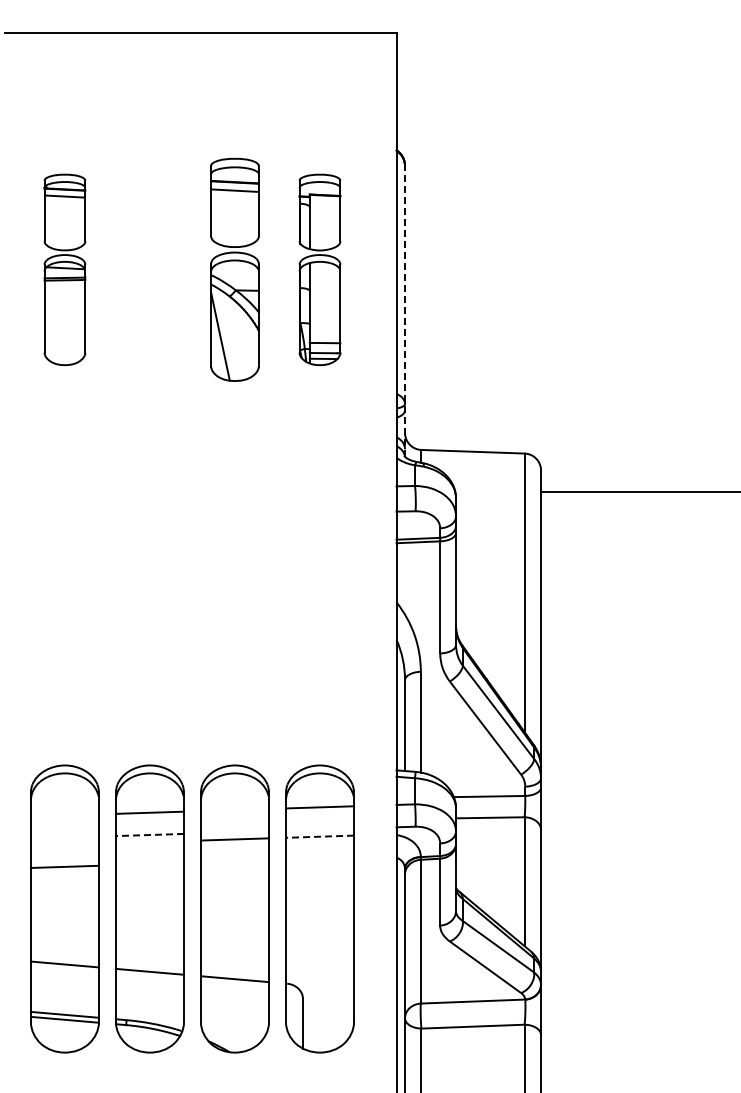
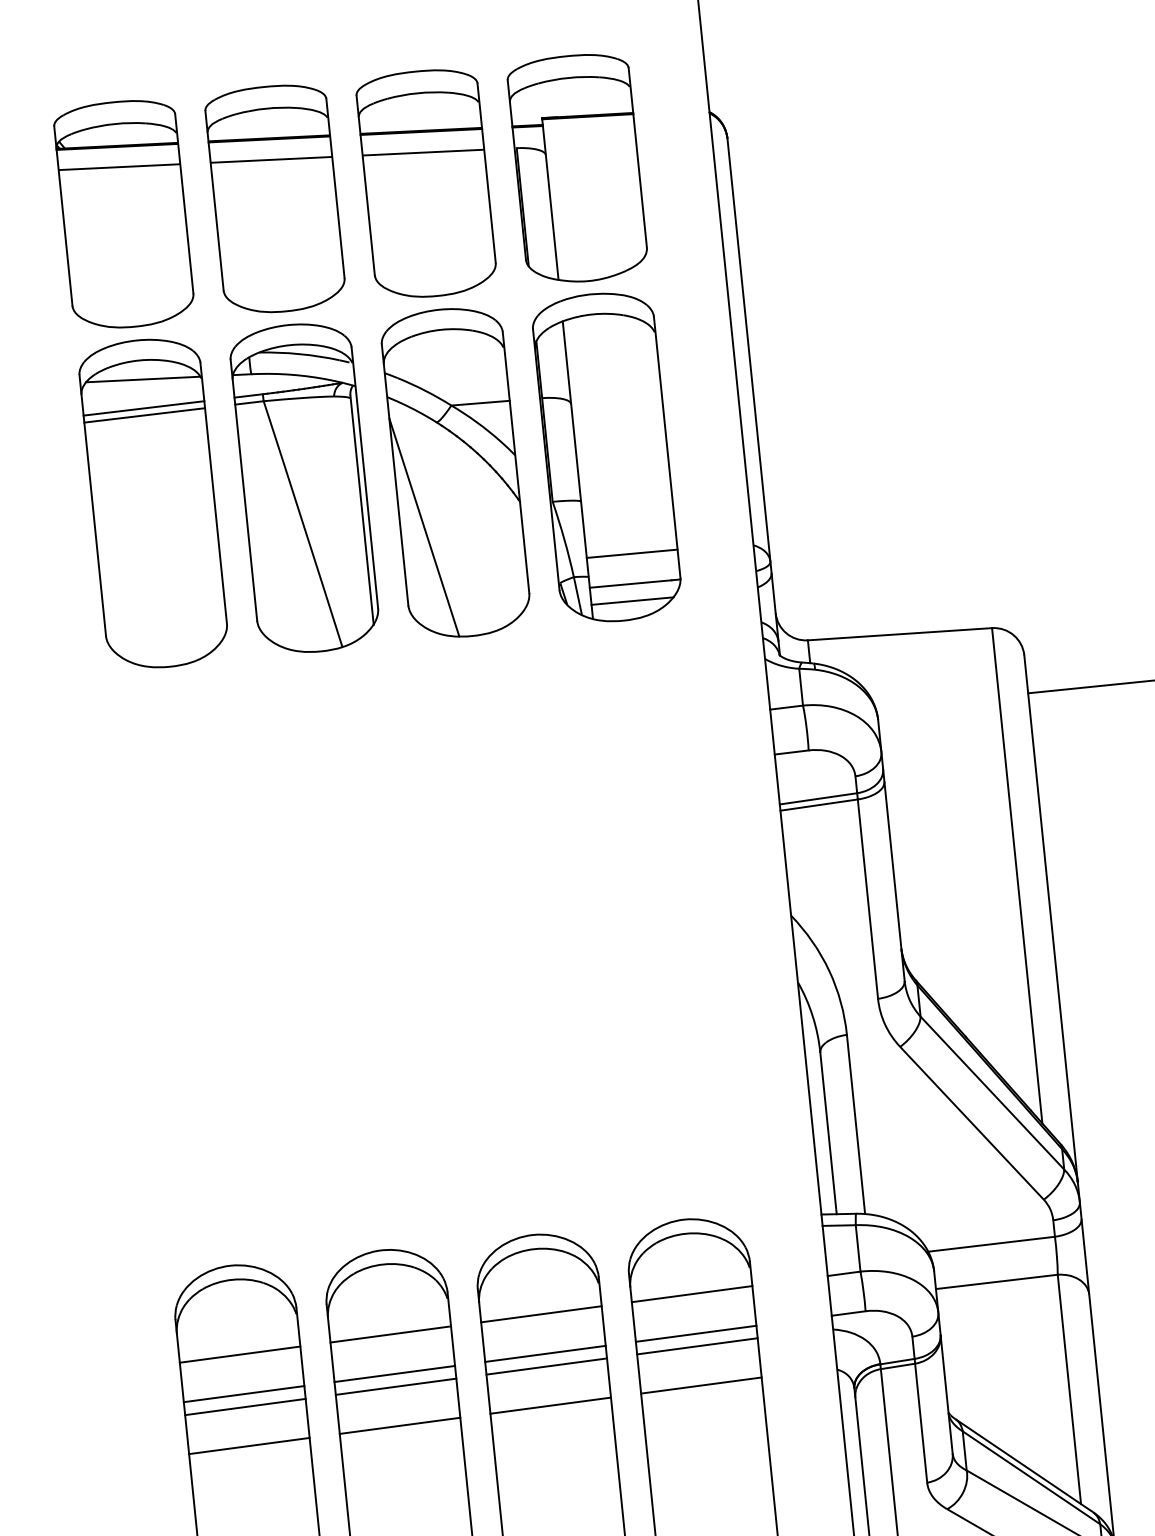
part: (64, 269) -> (140, 383), size x1.67
part: (149, 269) -> (291, 368), added
part: (234, 269) -> (442, 353), size x1.43
part: (319, 269) -> (594, 337), size x1.67
line: (405, 311) -> (754, 397), dashed -> solid
line: (234, 809) -> (540, 1313), added
line: (64, 815) -> (239, 1354), added
line: (320, 829) -> (696, 1333), added
line: (234, 832) -> (544, 1354), added
line: (149, 835) -> (394, 1374), dashed -> solid
line: (319, 836) -> (696, 1346), dashed -> solid
line: (64, 837) -> (243, 1393), added
line: (149, 842) -> (395, 1387), added
line: (64, 844) -> (244, 1406), added
line: (320, 858) -> (702, 1384), added
line: (234, 861) -> (549, 1405), added
line: (149, 864) -> (399, 1426), added

